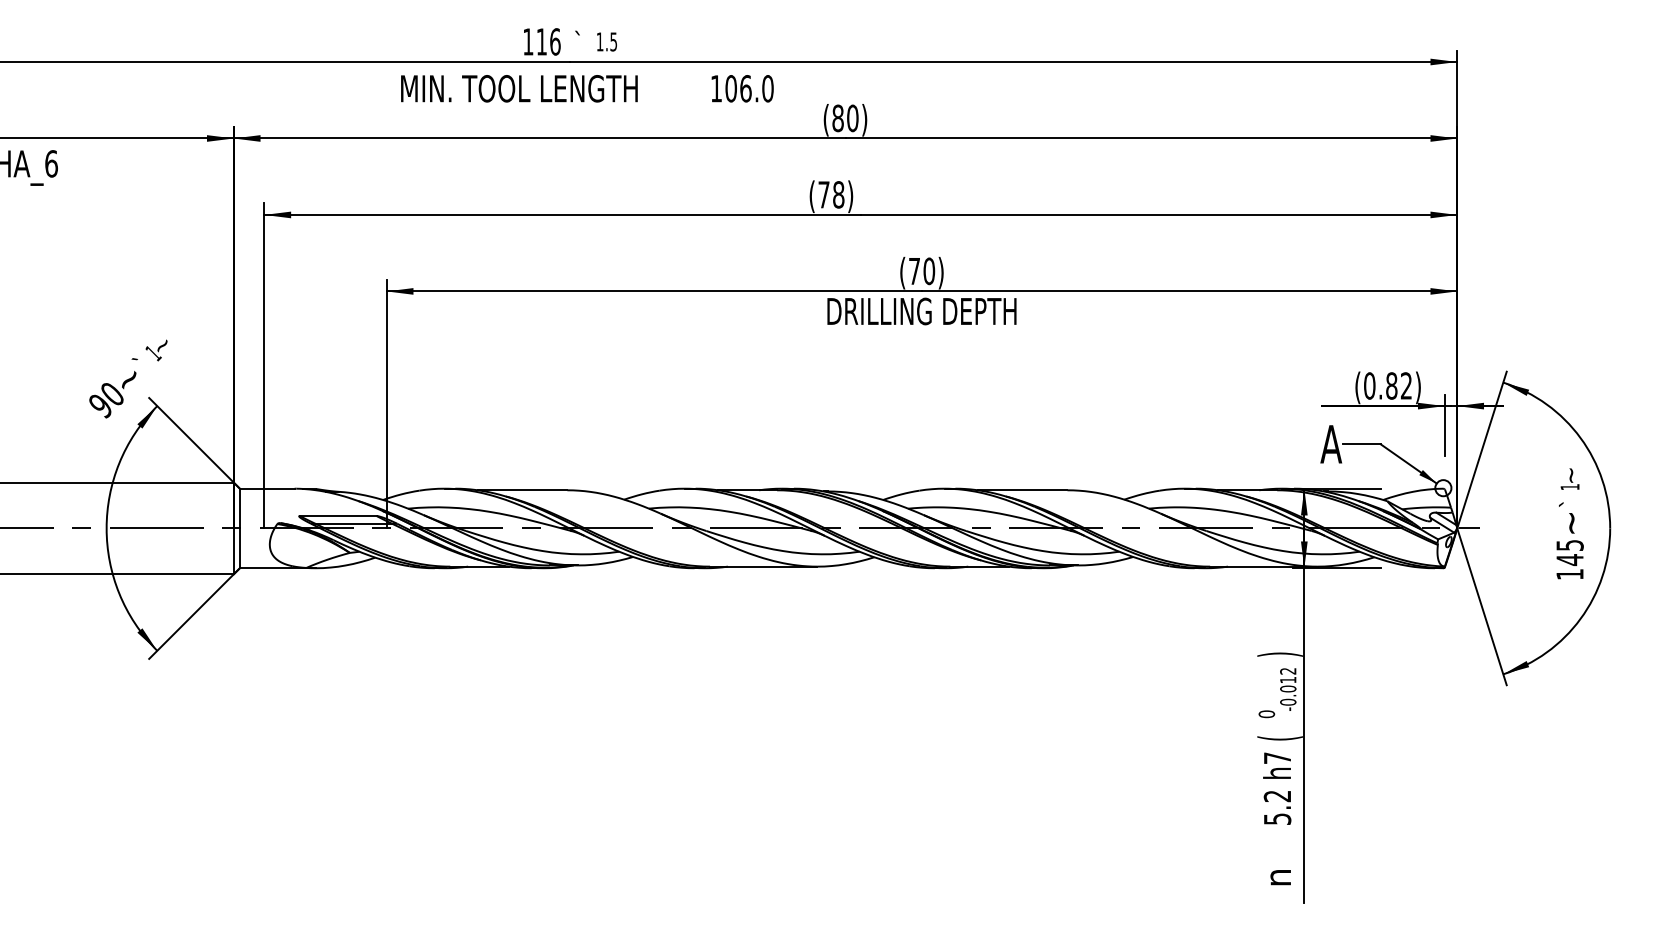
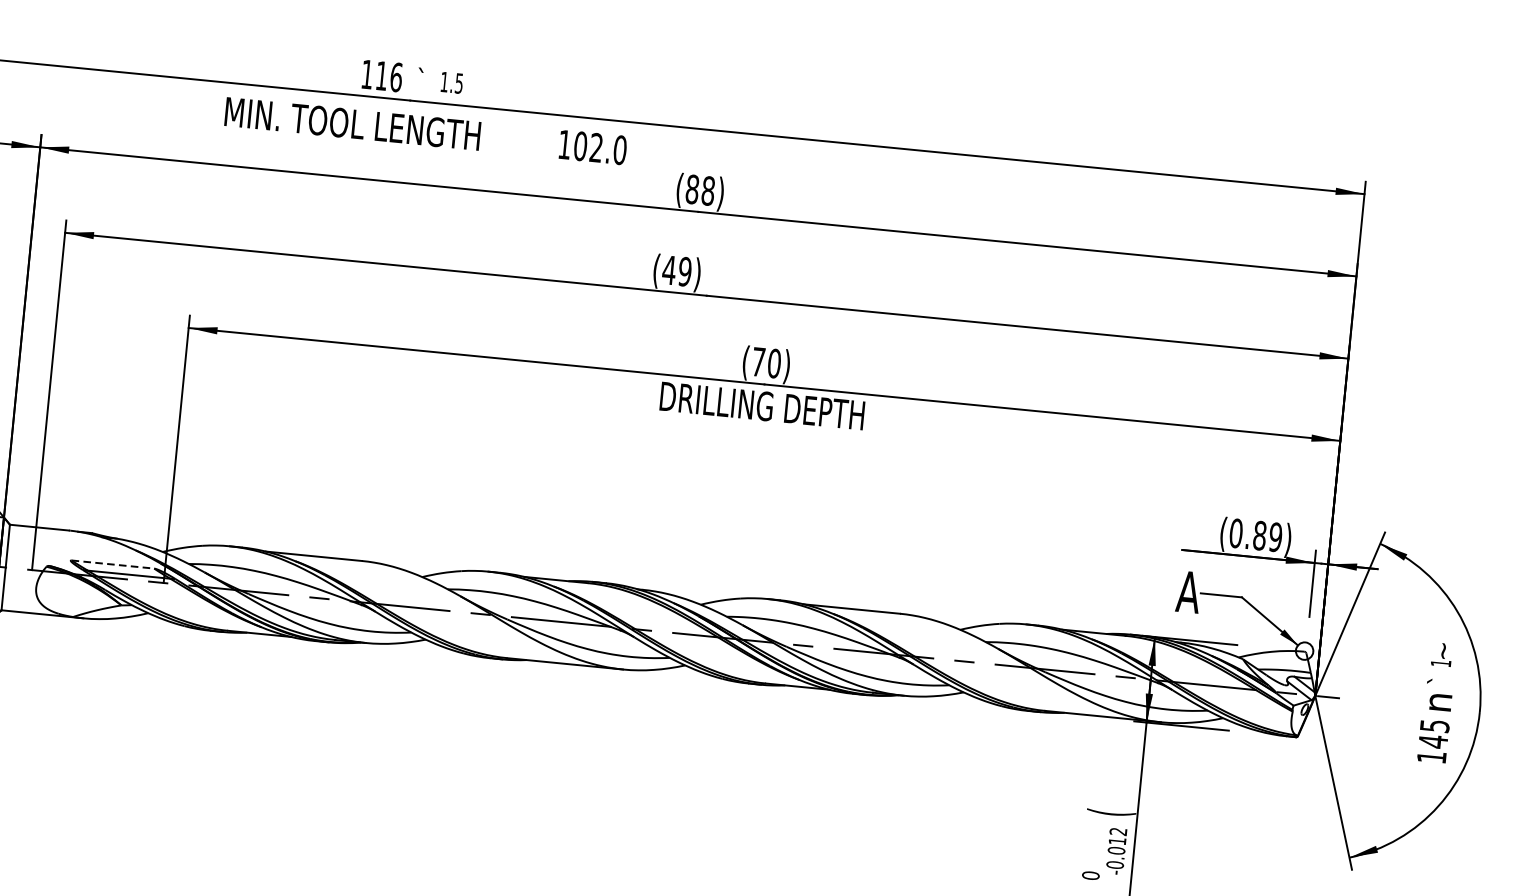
text: (745, 88) -> (596, 147), 106.0 -> 102.0
text: (852, 118) -> (707, 191), (80) -> (88)
text: (830, 194) -> (676, 270), (78) -> (49)
text: (1406, 385) -> (1275, 536), (0.82) -> (0.89)
line: (338, 516) -> (113, 565), solid -> dashed
text: (1573, 523) -> (1440, 702), ~ -> n
text: (1279, 654) -> (1110, 812), ) -> (

